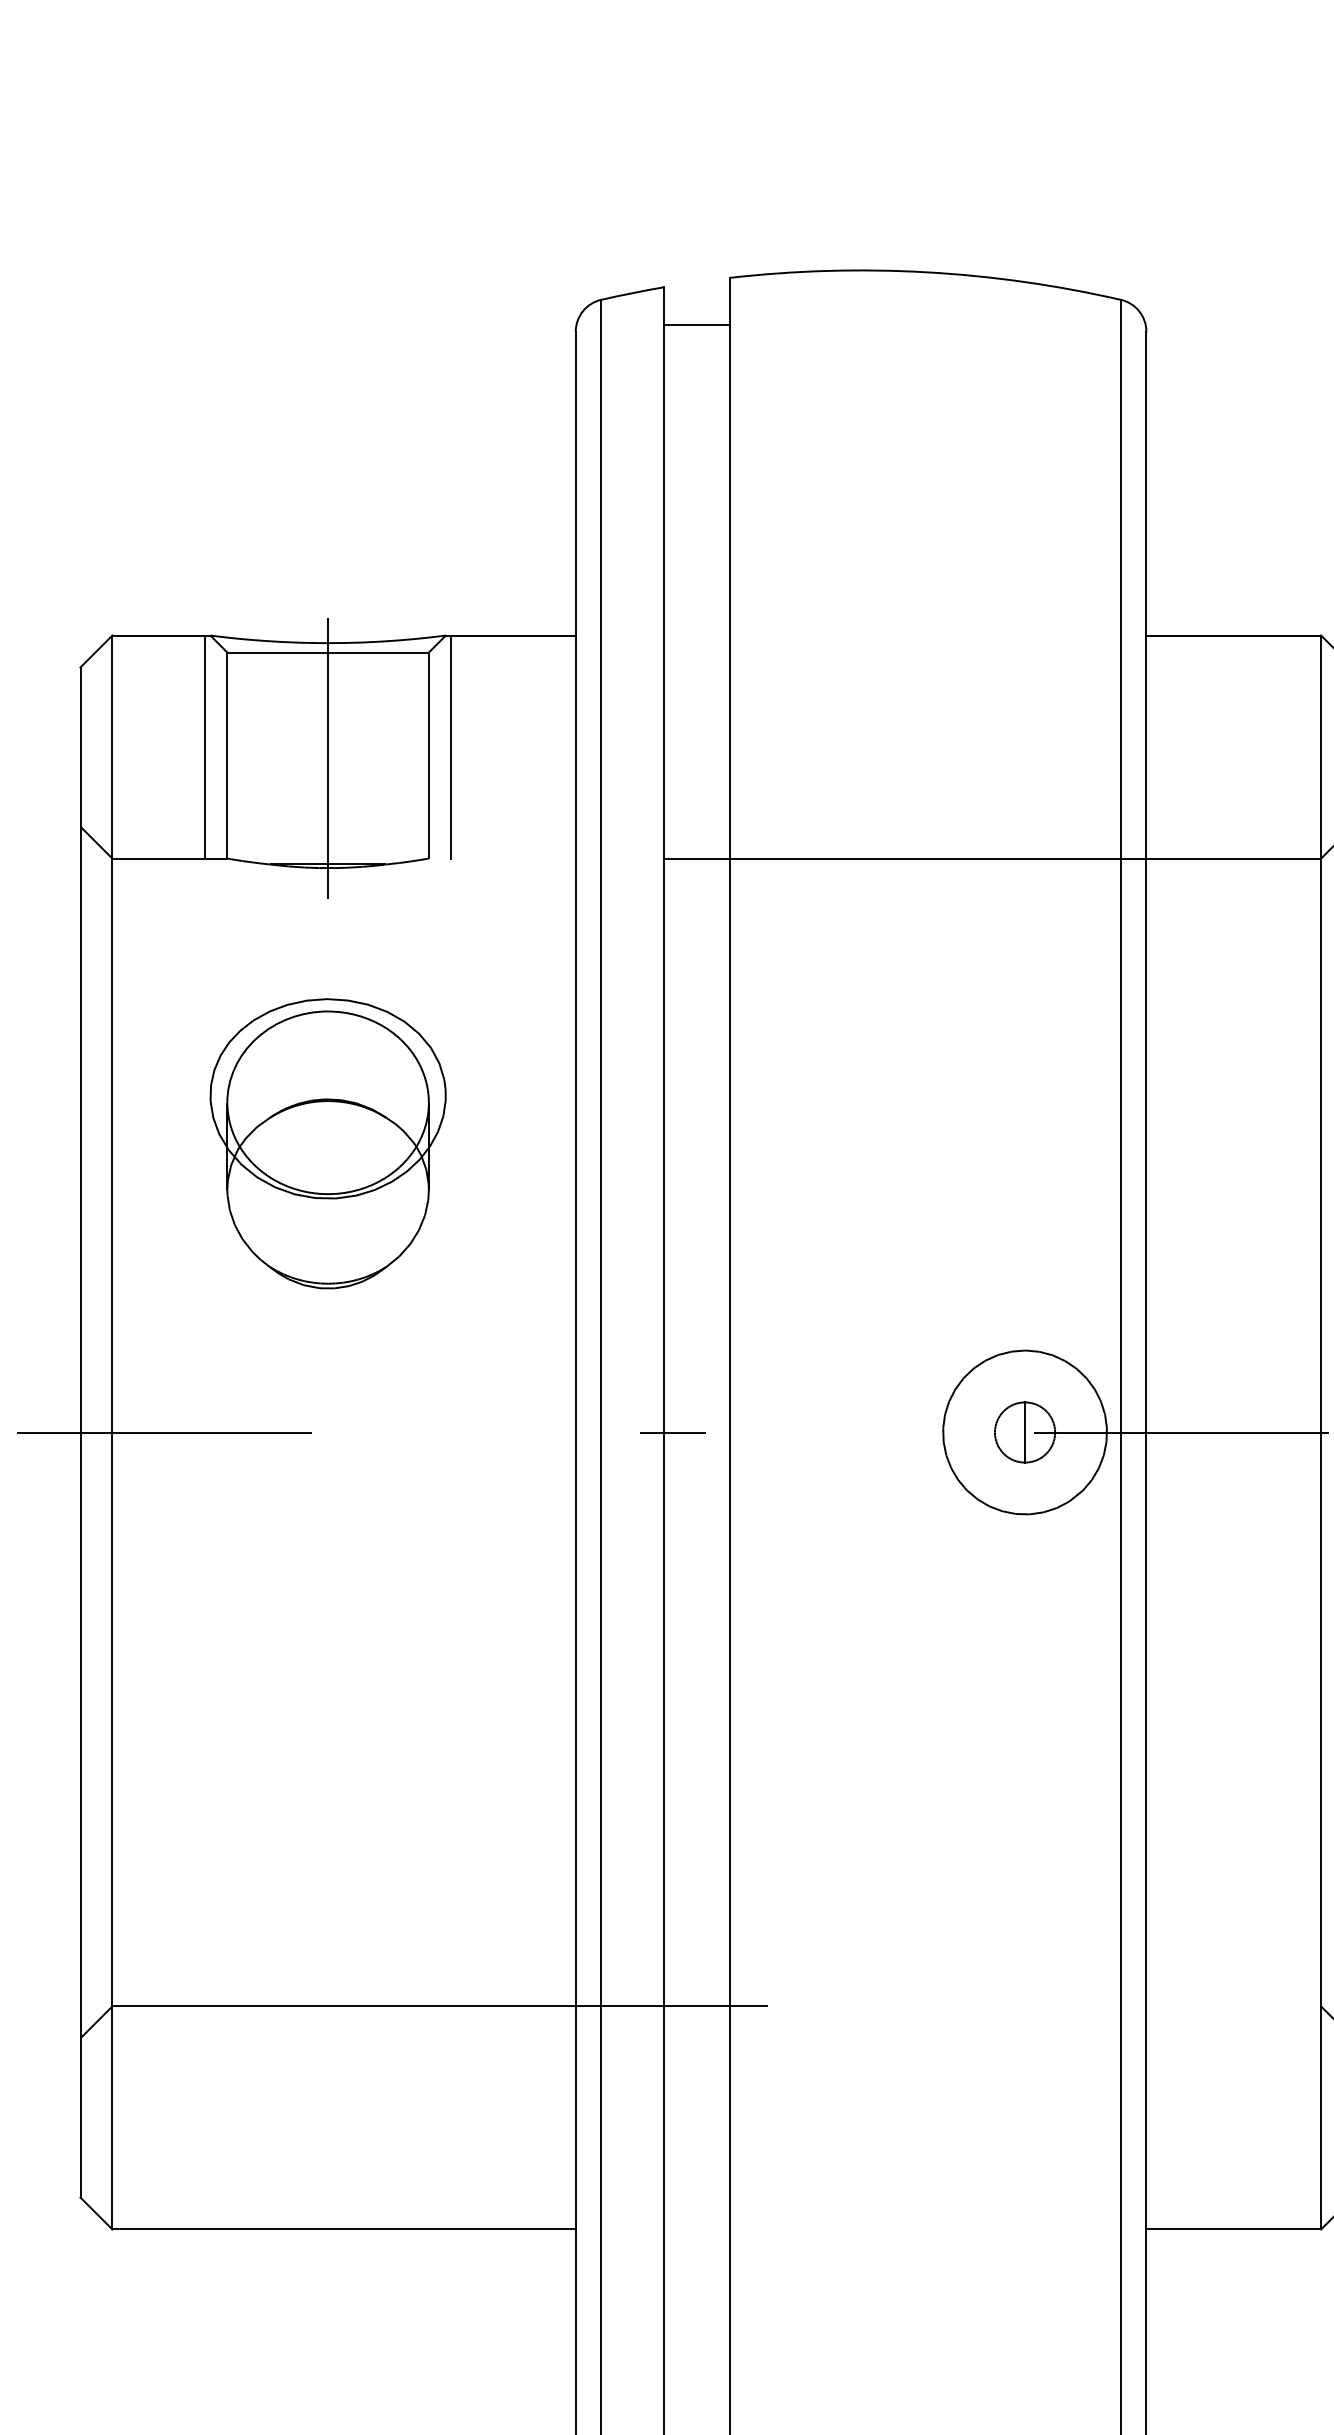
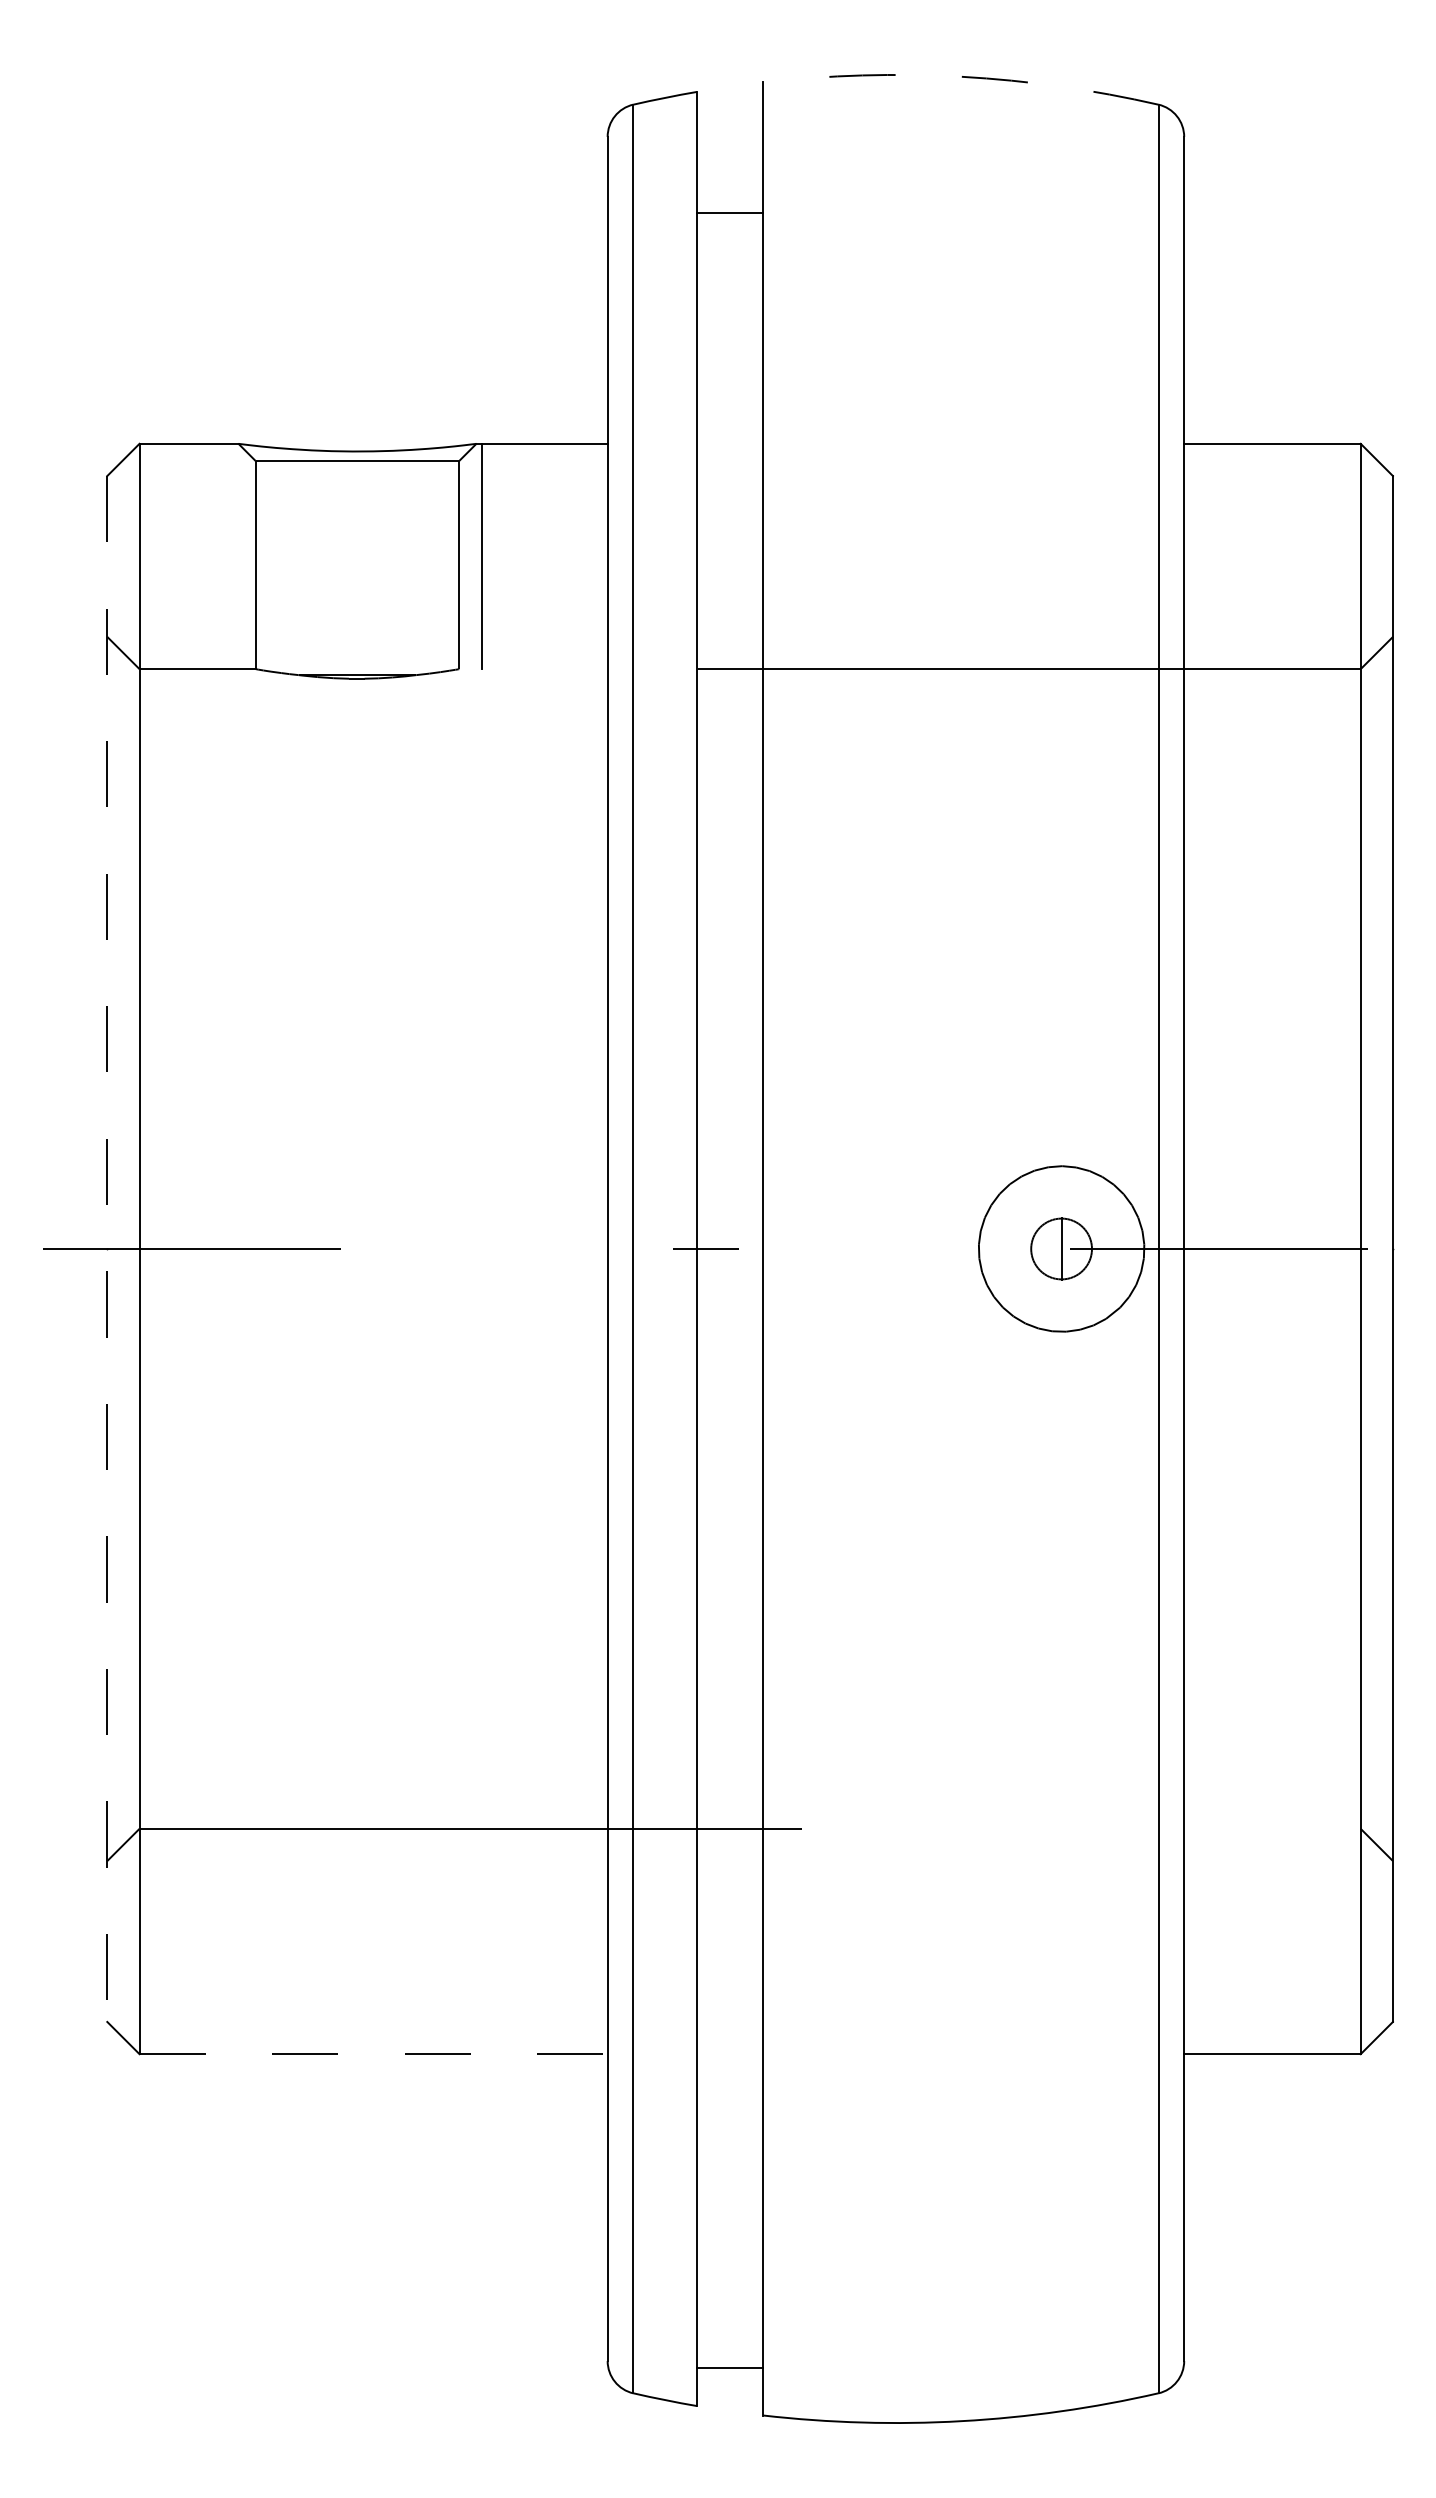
arc: (925, 271) -> (961, 76), solid -> dashed
line: (697, 325) -> (730, 213), moved
line: (205, 747) -> (233, 556), removed
line: (328, 757) -> (357, 567), removed
part: (328, 1143) -> (357, 957), removed
line: (80, 1432) -> (107, 1248), solid -> dashed
line: (344, 2229) -> (374, 2054), solid -> dashed

